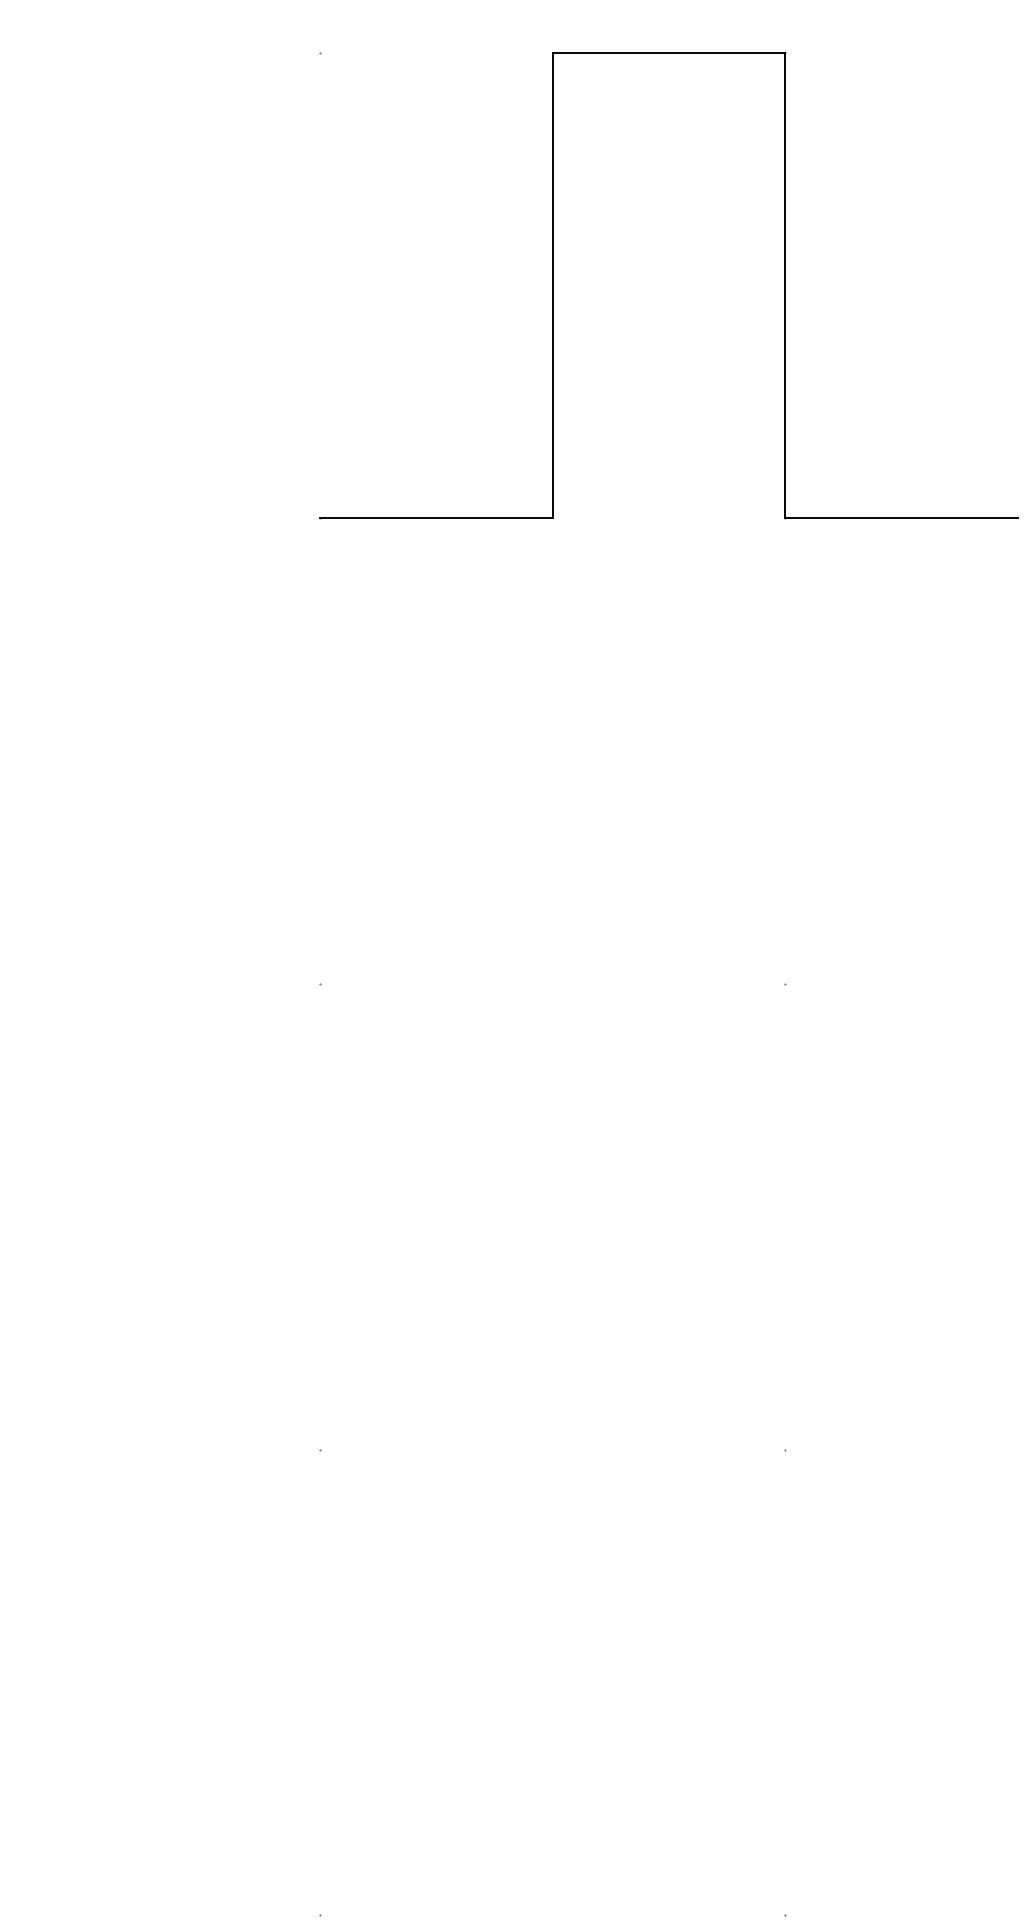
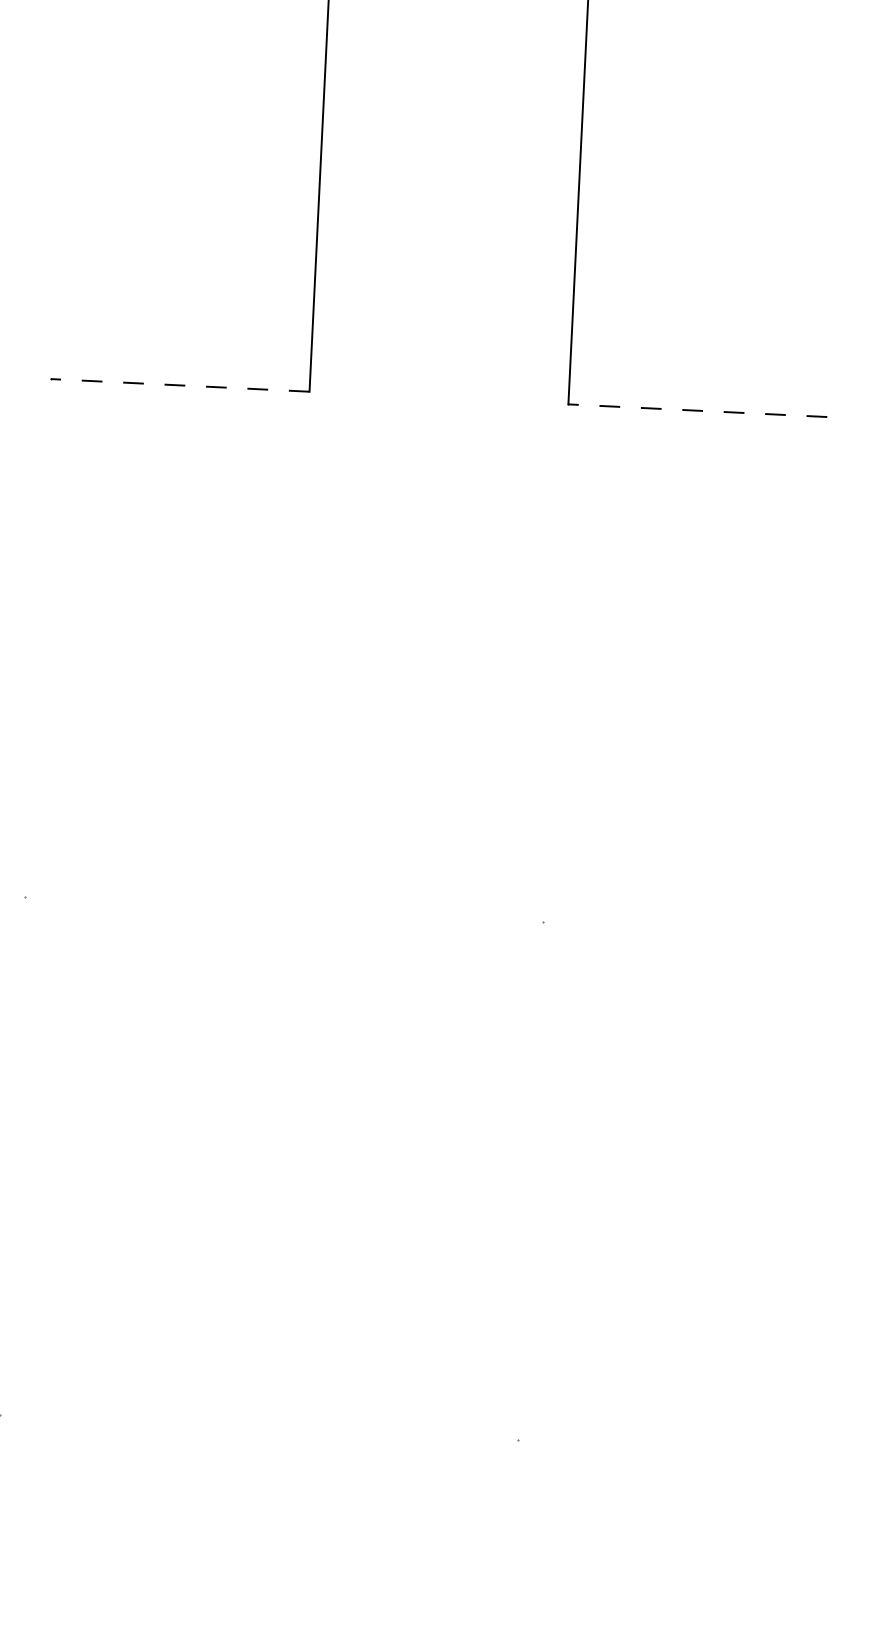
line: (435, 518) -> (179, 385), solid -> dashed
line: (901, 518) -> (697, 410), solid -> dashed

